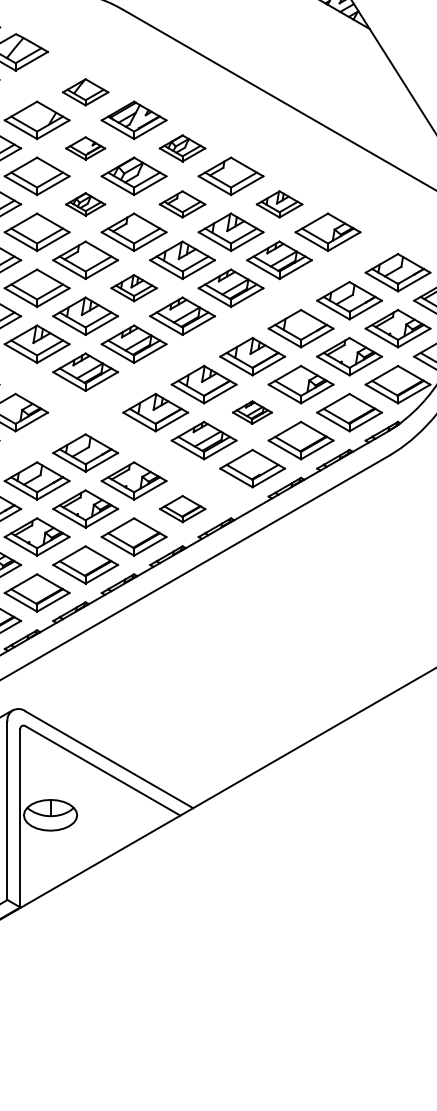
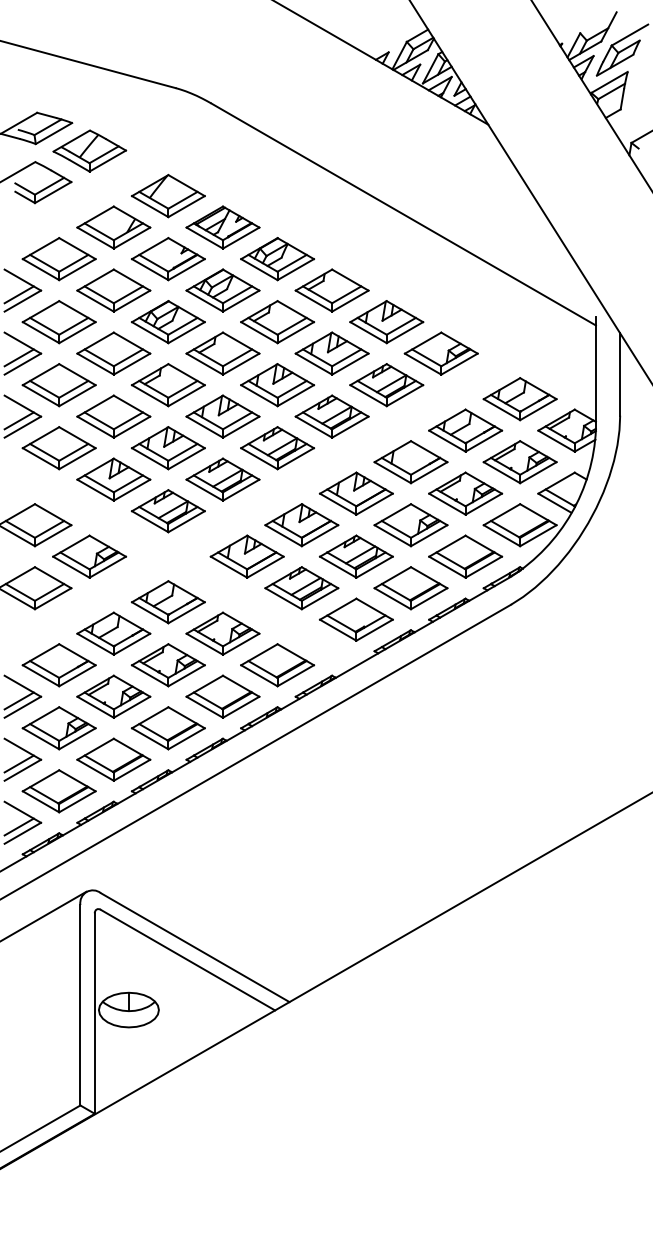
part: (85, 91) -> (168, 195), size x1.43
part: (85, 148) -> (168, 259), size x1.67
part: (182, 148) -> (277, 259), size x1.43
part: (85, 204) -> (168, 322), size x1.67
part: (182, 204) -> (277, 322), size x1.43
part: (279, 204) -> (386, 322), size x1.43
part: (133, 288) -> (222, 416), size x1.43
part: (251, 412) -> (355, 556), size x1.67
part: (182, 509) -> (277, 665), size x1.43

